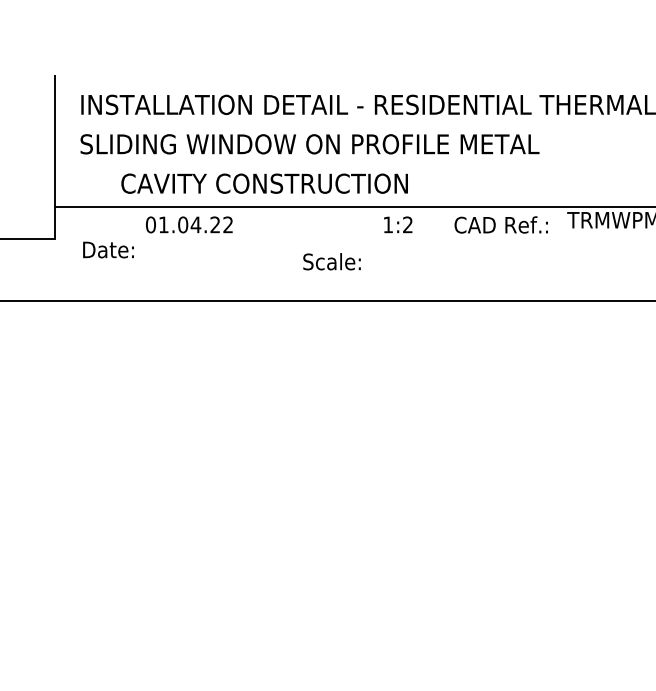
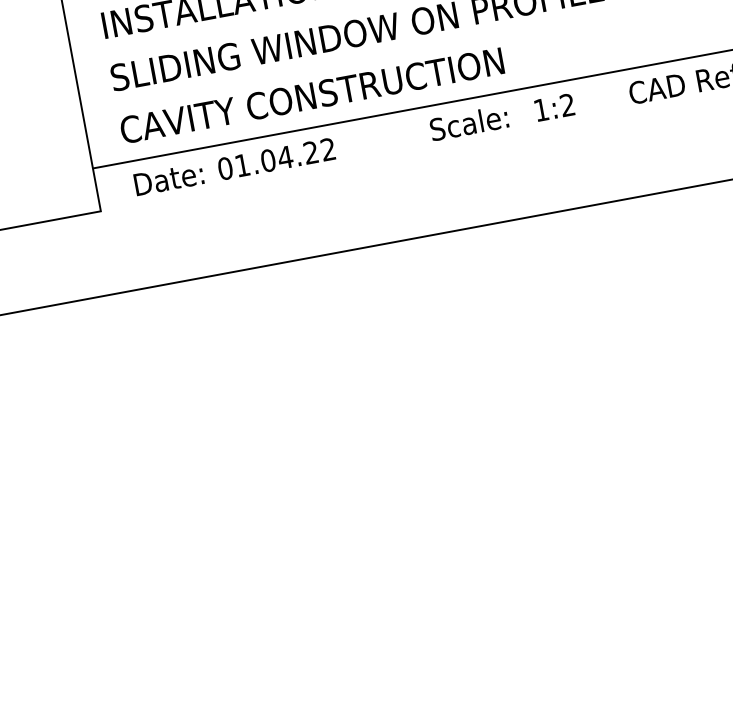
text: (264, 183) -> (311, 95), moved
text: (108, 249) -> (168, 178), moved
text: (331, 261) -> (468, 123), moved

